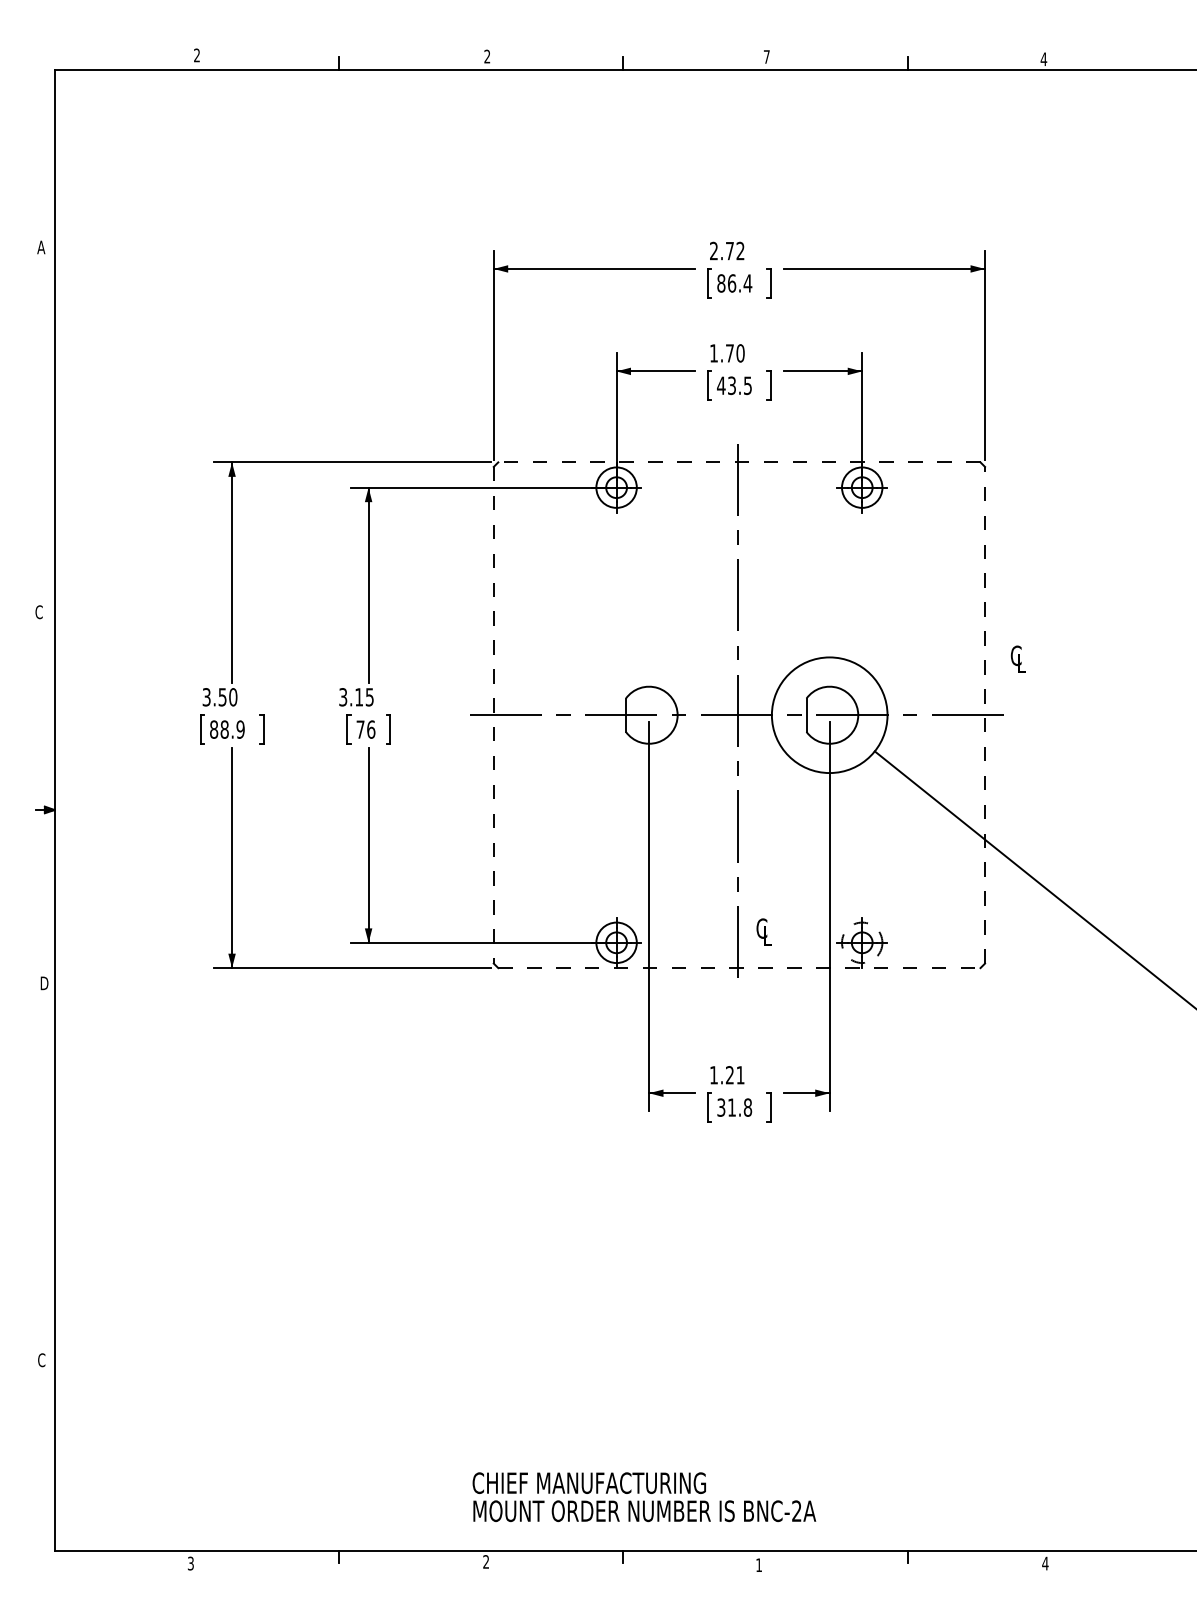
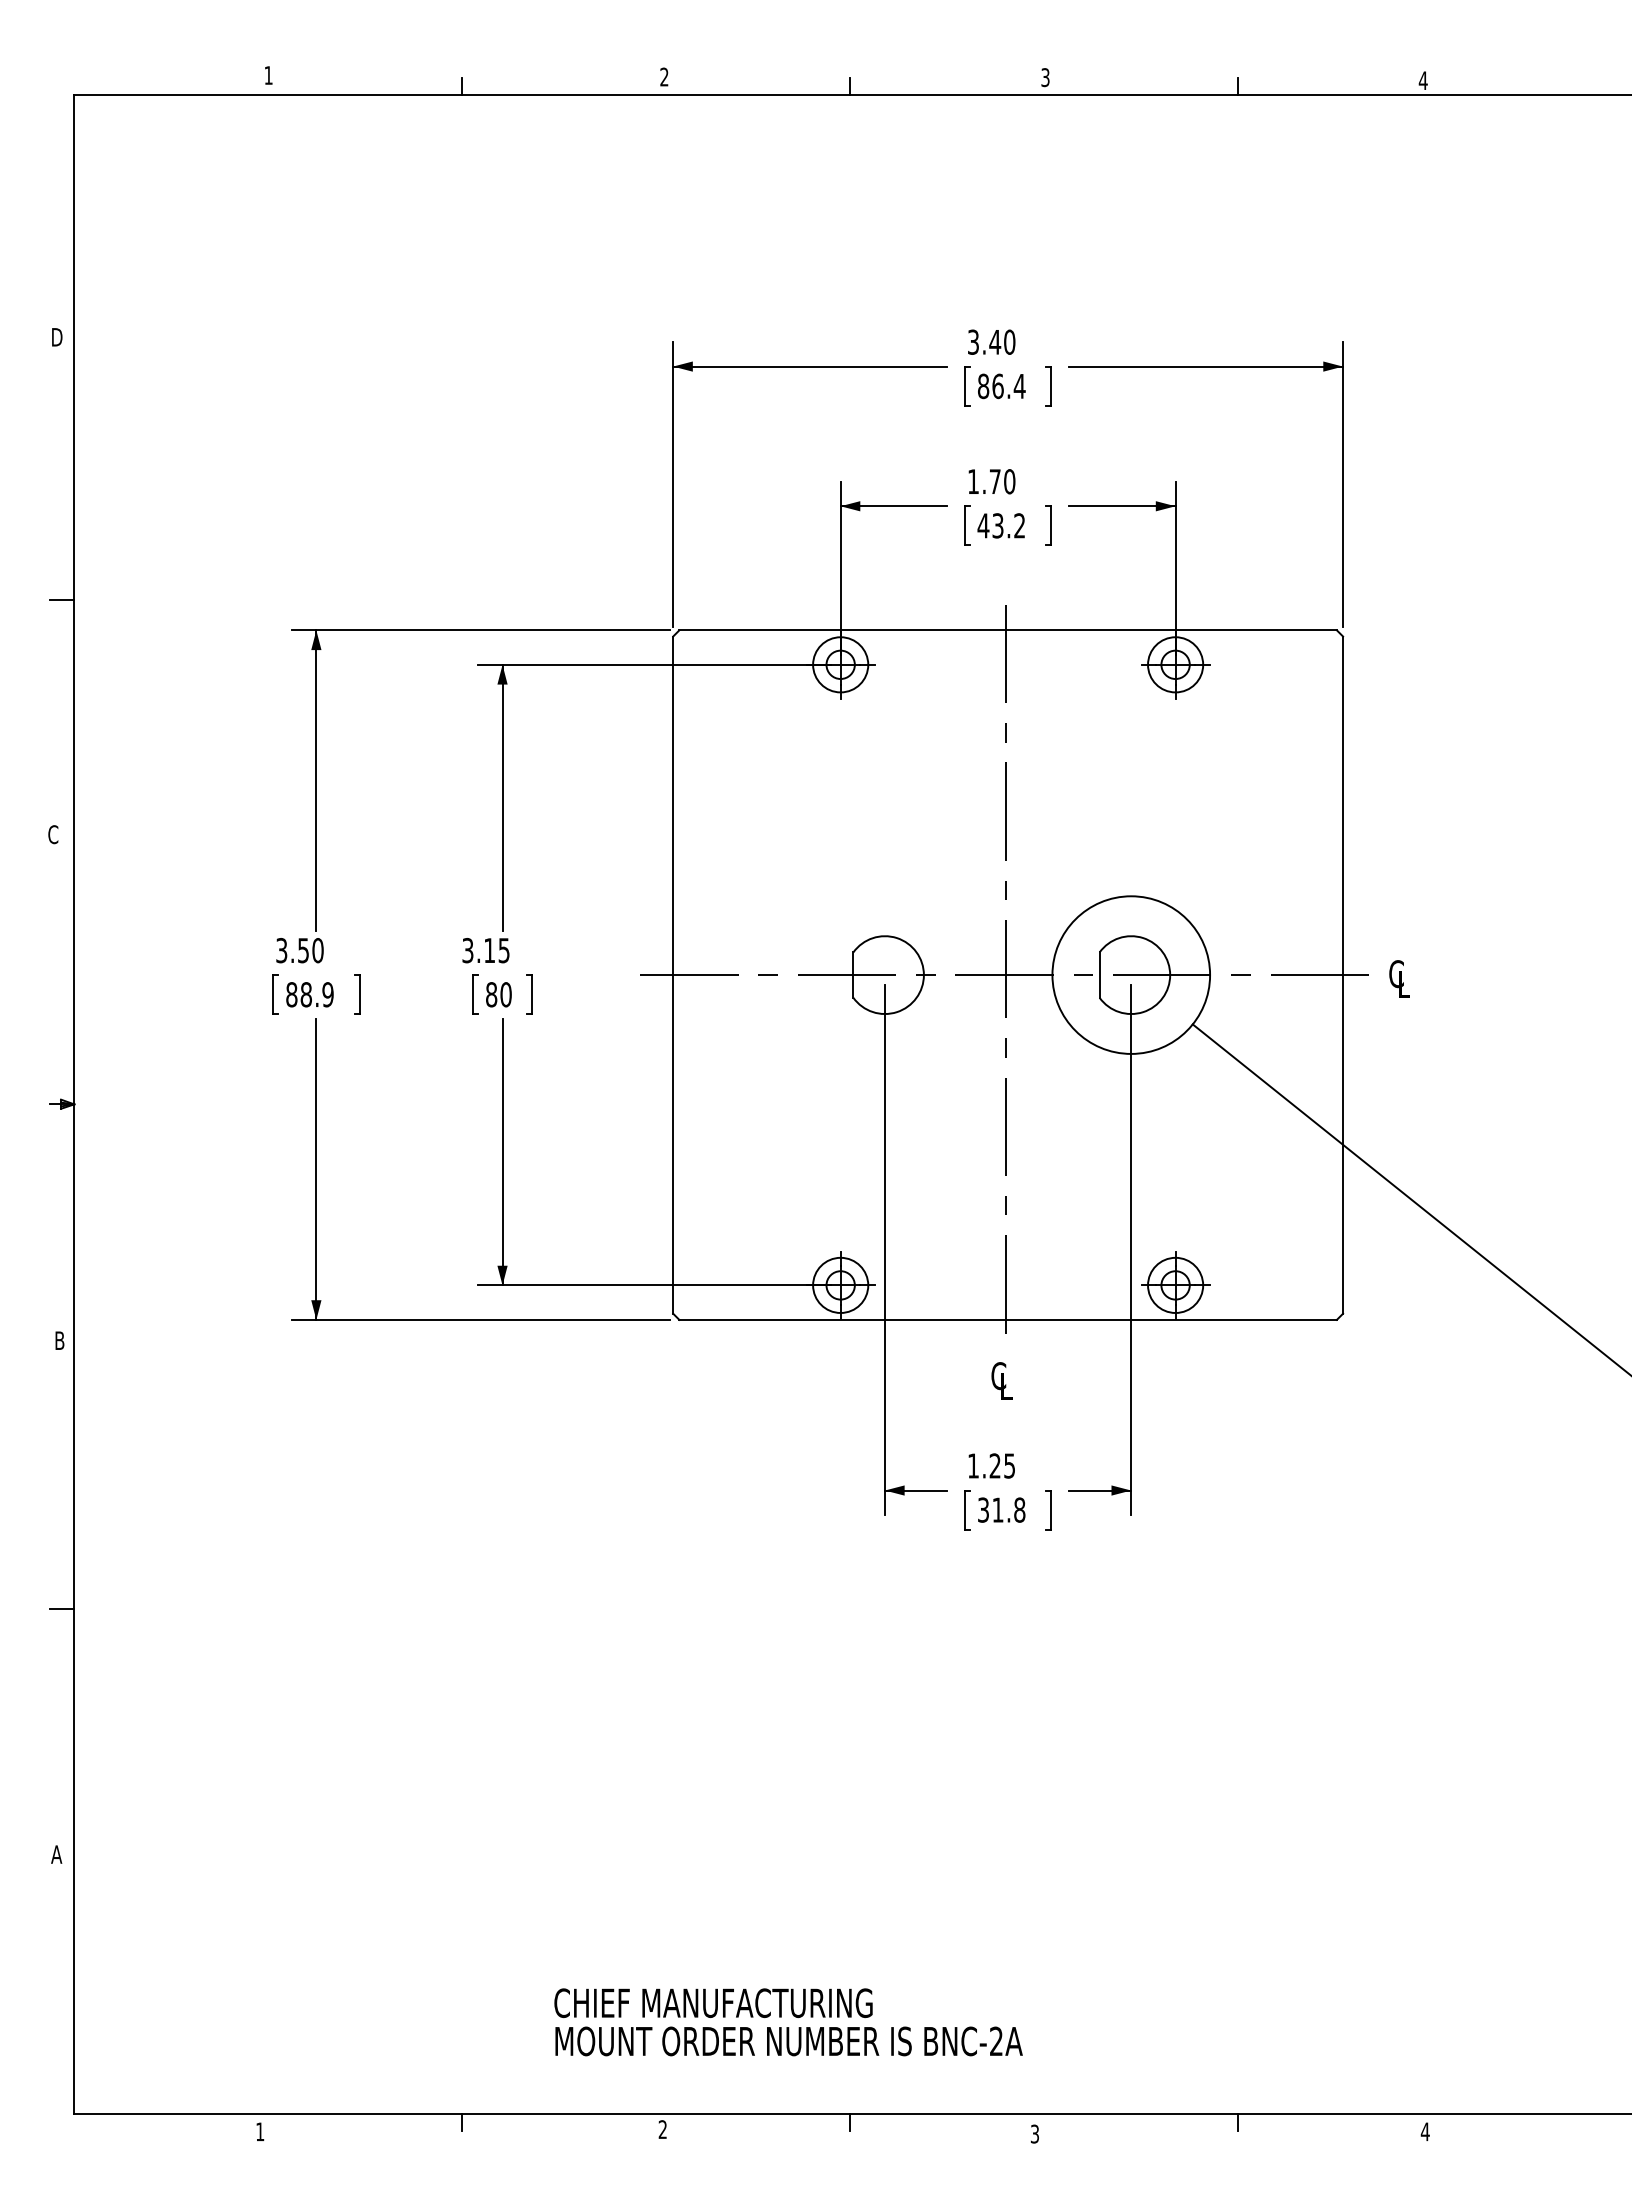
text: (196, 55) -> (268, 75), 2 -> 1
text: (766, 56) -> (1045, 77), 7 -> 3
text: (41, 247) -> (56, 337), A -> D
text: (727, 250) -> (991, 341), 2.72 -> 3.40
text: (747, 385) -> (1019, 525), 43.5 -> 43.2
line: (45, 439) -> (61, 599), added
line: (739, 462) -> (1008, 630), dashed -> solid
text: (1018, 659) -> (1399, 978), moved
line: (493, 715) -> (673, 975), dashed -> solid
line: (985, 715) -> (1343, 975), dashed -> solid
text: (365, 729) -> (498, 994), 76 -> 80
text: (763, 931) -> (1001, 1380), moved
circle: (862, 942) -> (1175, 1284), dashed -> solid
line: (739, 967) -> (1008, 1319), dashed -> solid
text: (45, 983) -> (61, 1340), D -> B
text: (740, 1074) -> (1009, 1465), 1.21 -> 1.25
line: (45, 1180) -> (61, 1609), added
text: (41, 1360) -> (56, 1854), C -> A
text: (644, 1497) -> (788, 2022), moved
text: (191, 1563) -> (260, 2131), 3 -> 1
text: (758, 1564) -> (1034, 2133), 1 -> 3

